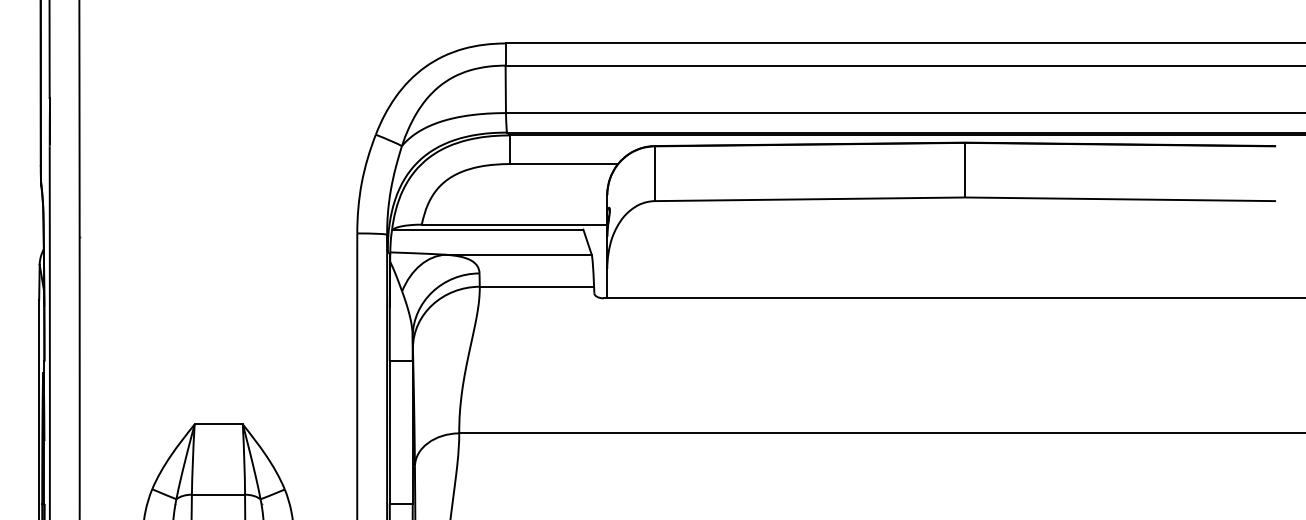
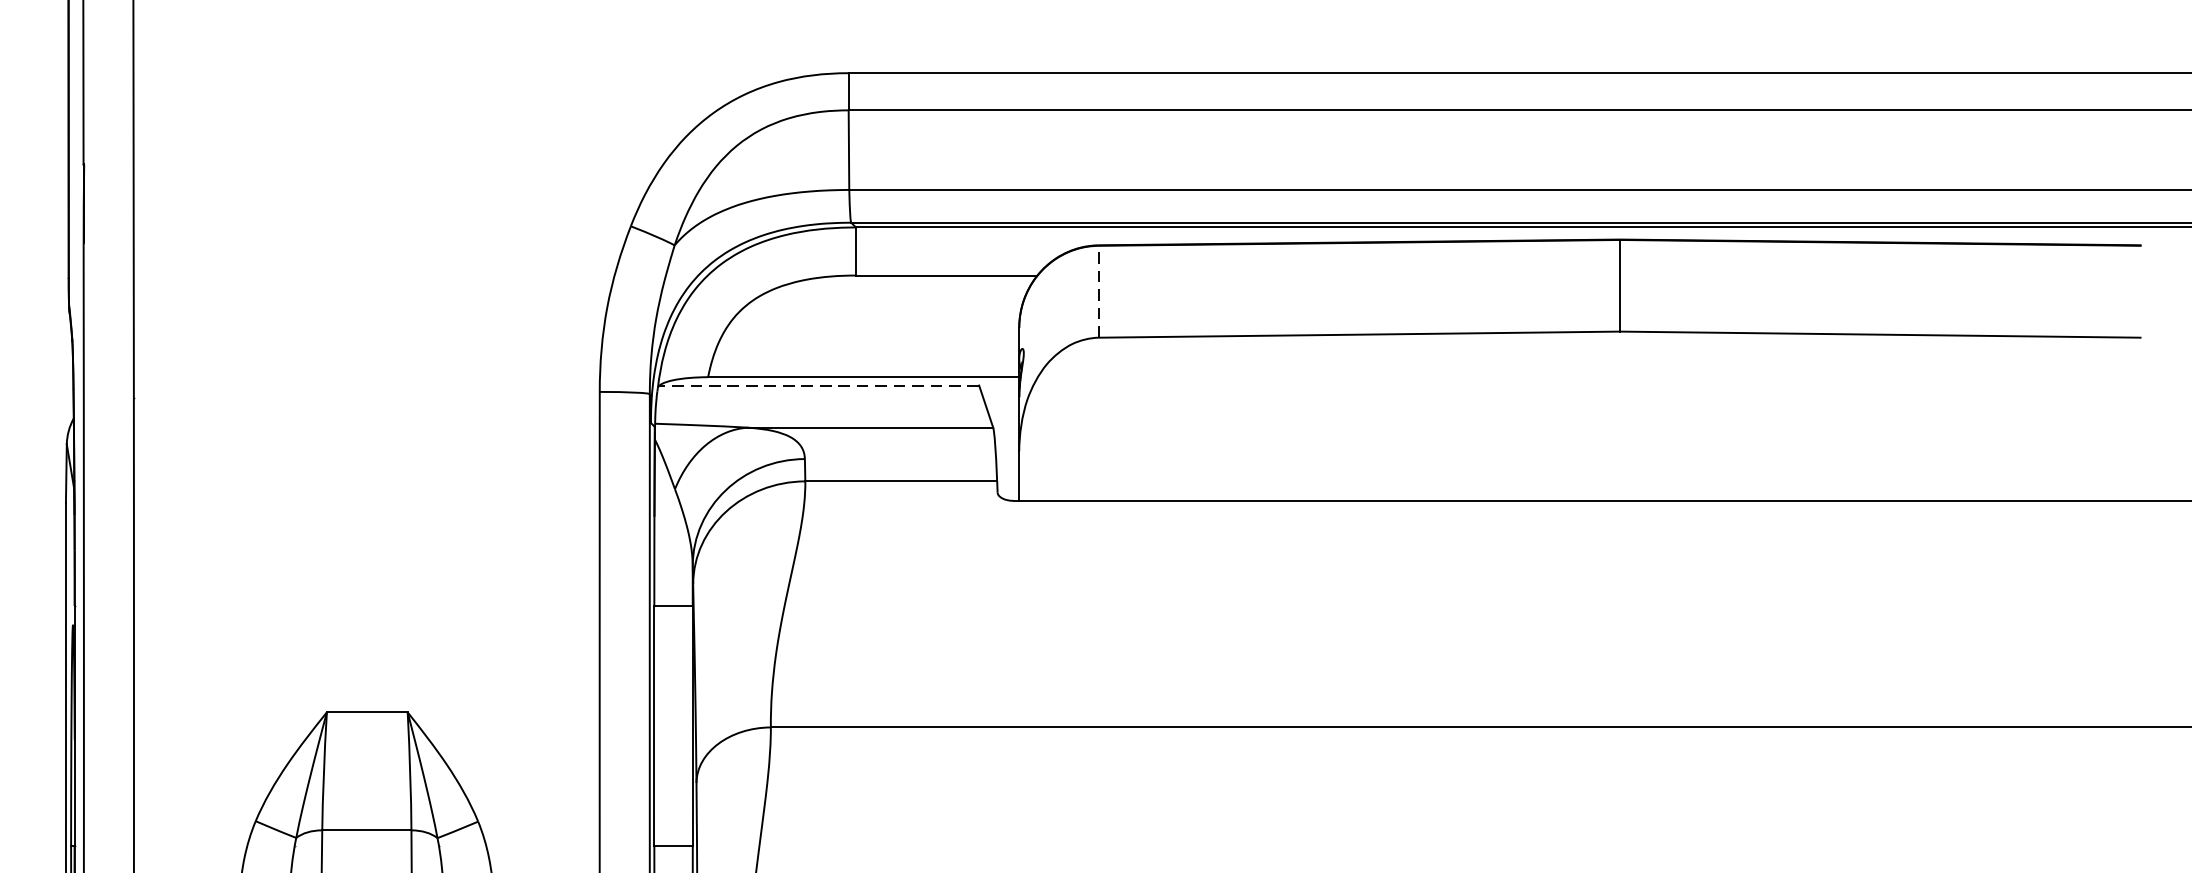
line: (654, 173) -> (1098, 291), solid -> dashed
line: (487, 229) -> (818, 385), solid -> dashed

